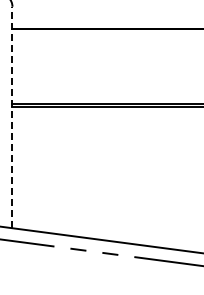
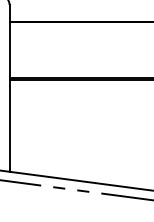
line: (12, 117) -> (9, 88), dashed -> solid

